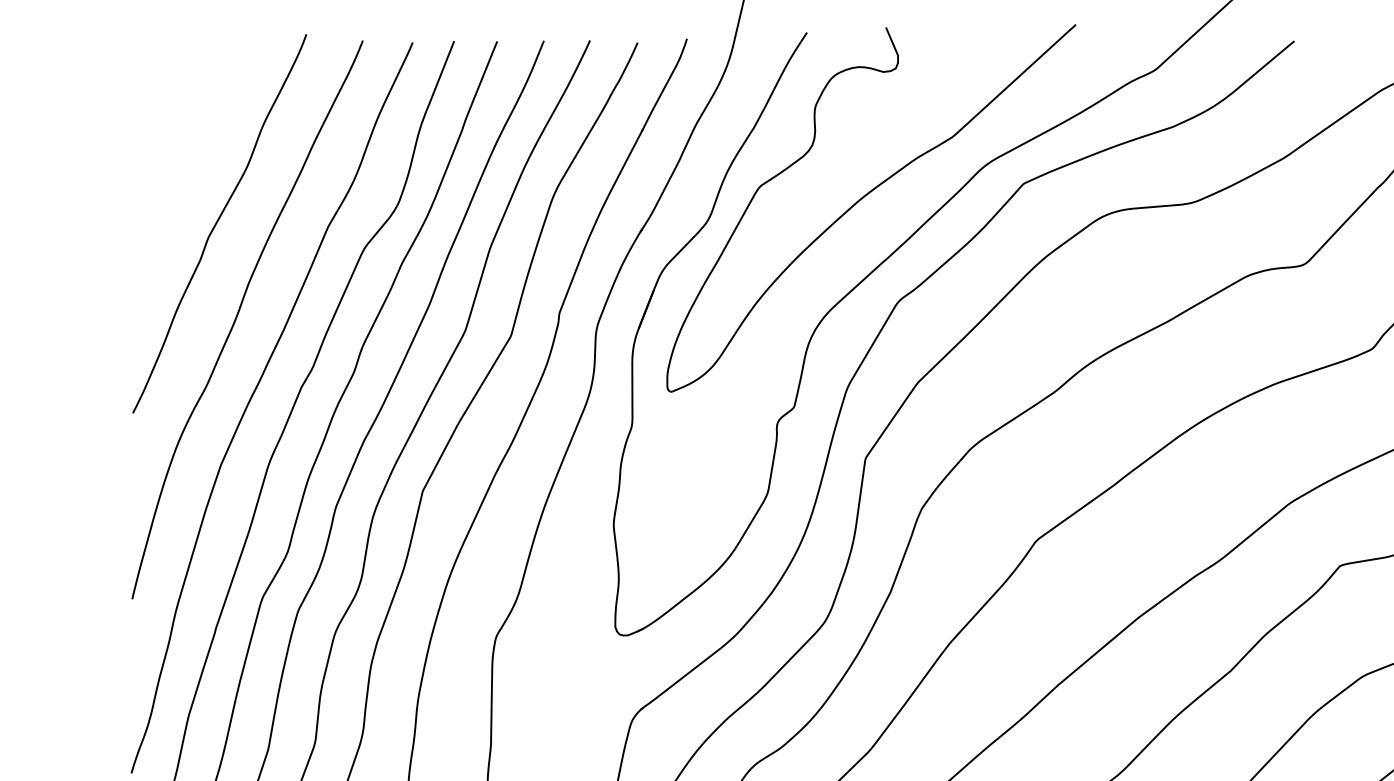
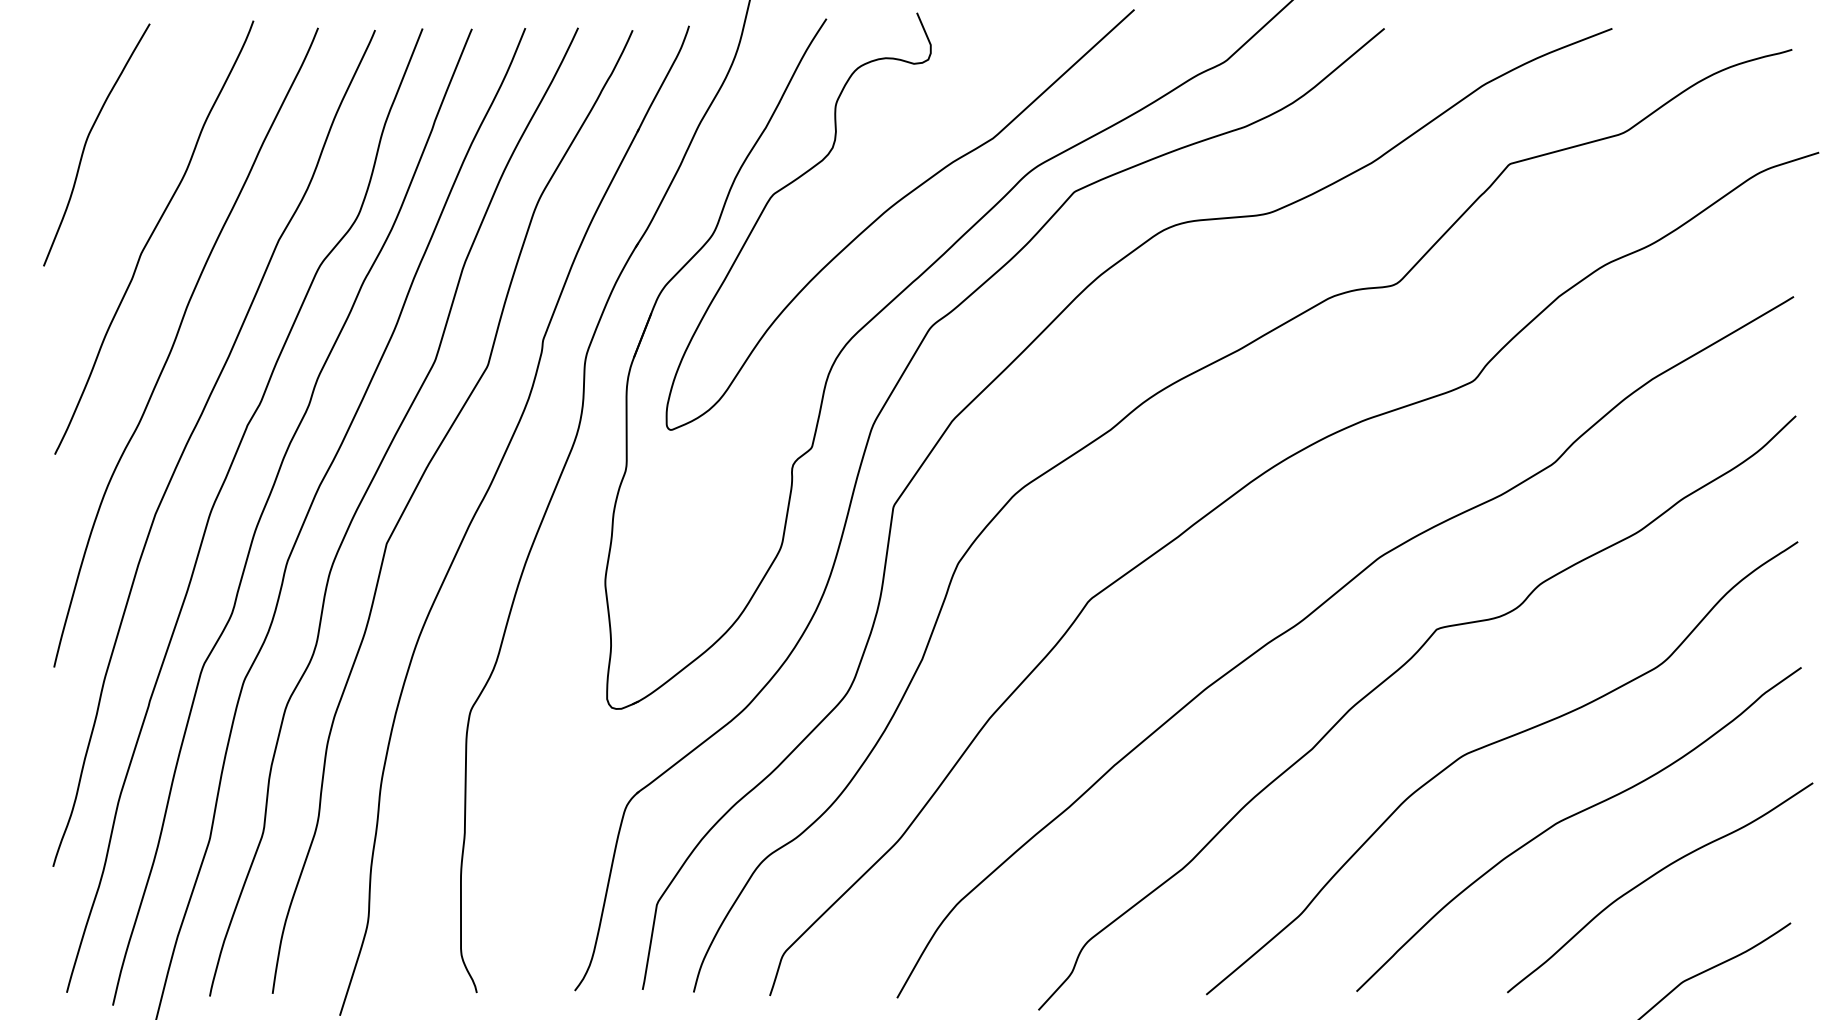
curve: (161, 139) -> (87, 141), added

